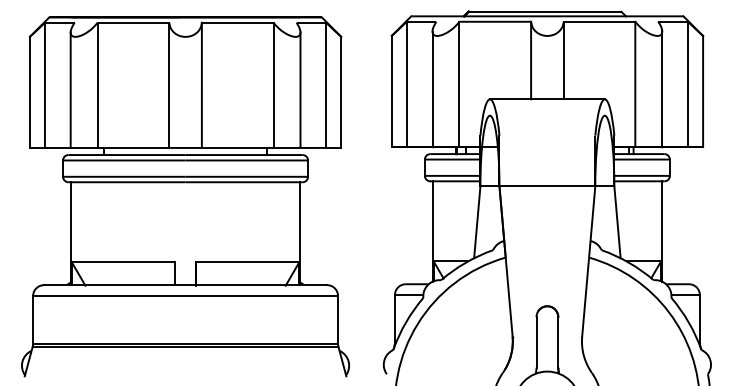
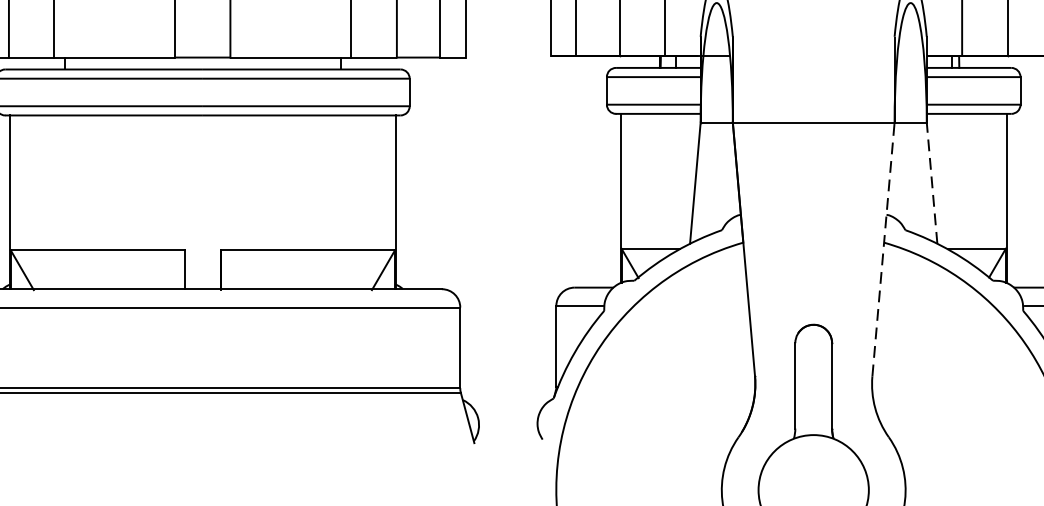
line: (617, 221) -> (932, 181), solid -> dashed
line: (588, 261) -> (883, 249), solid -> dashed

